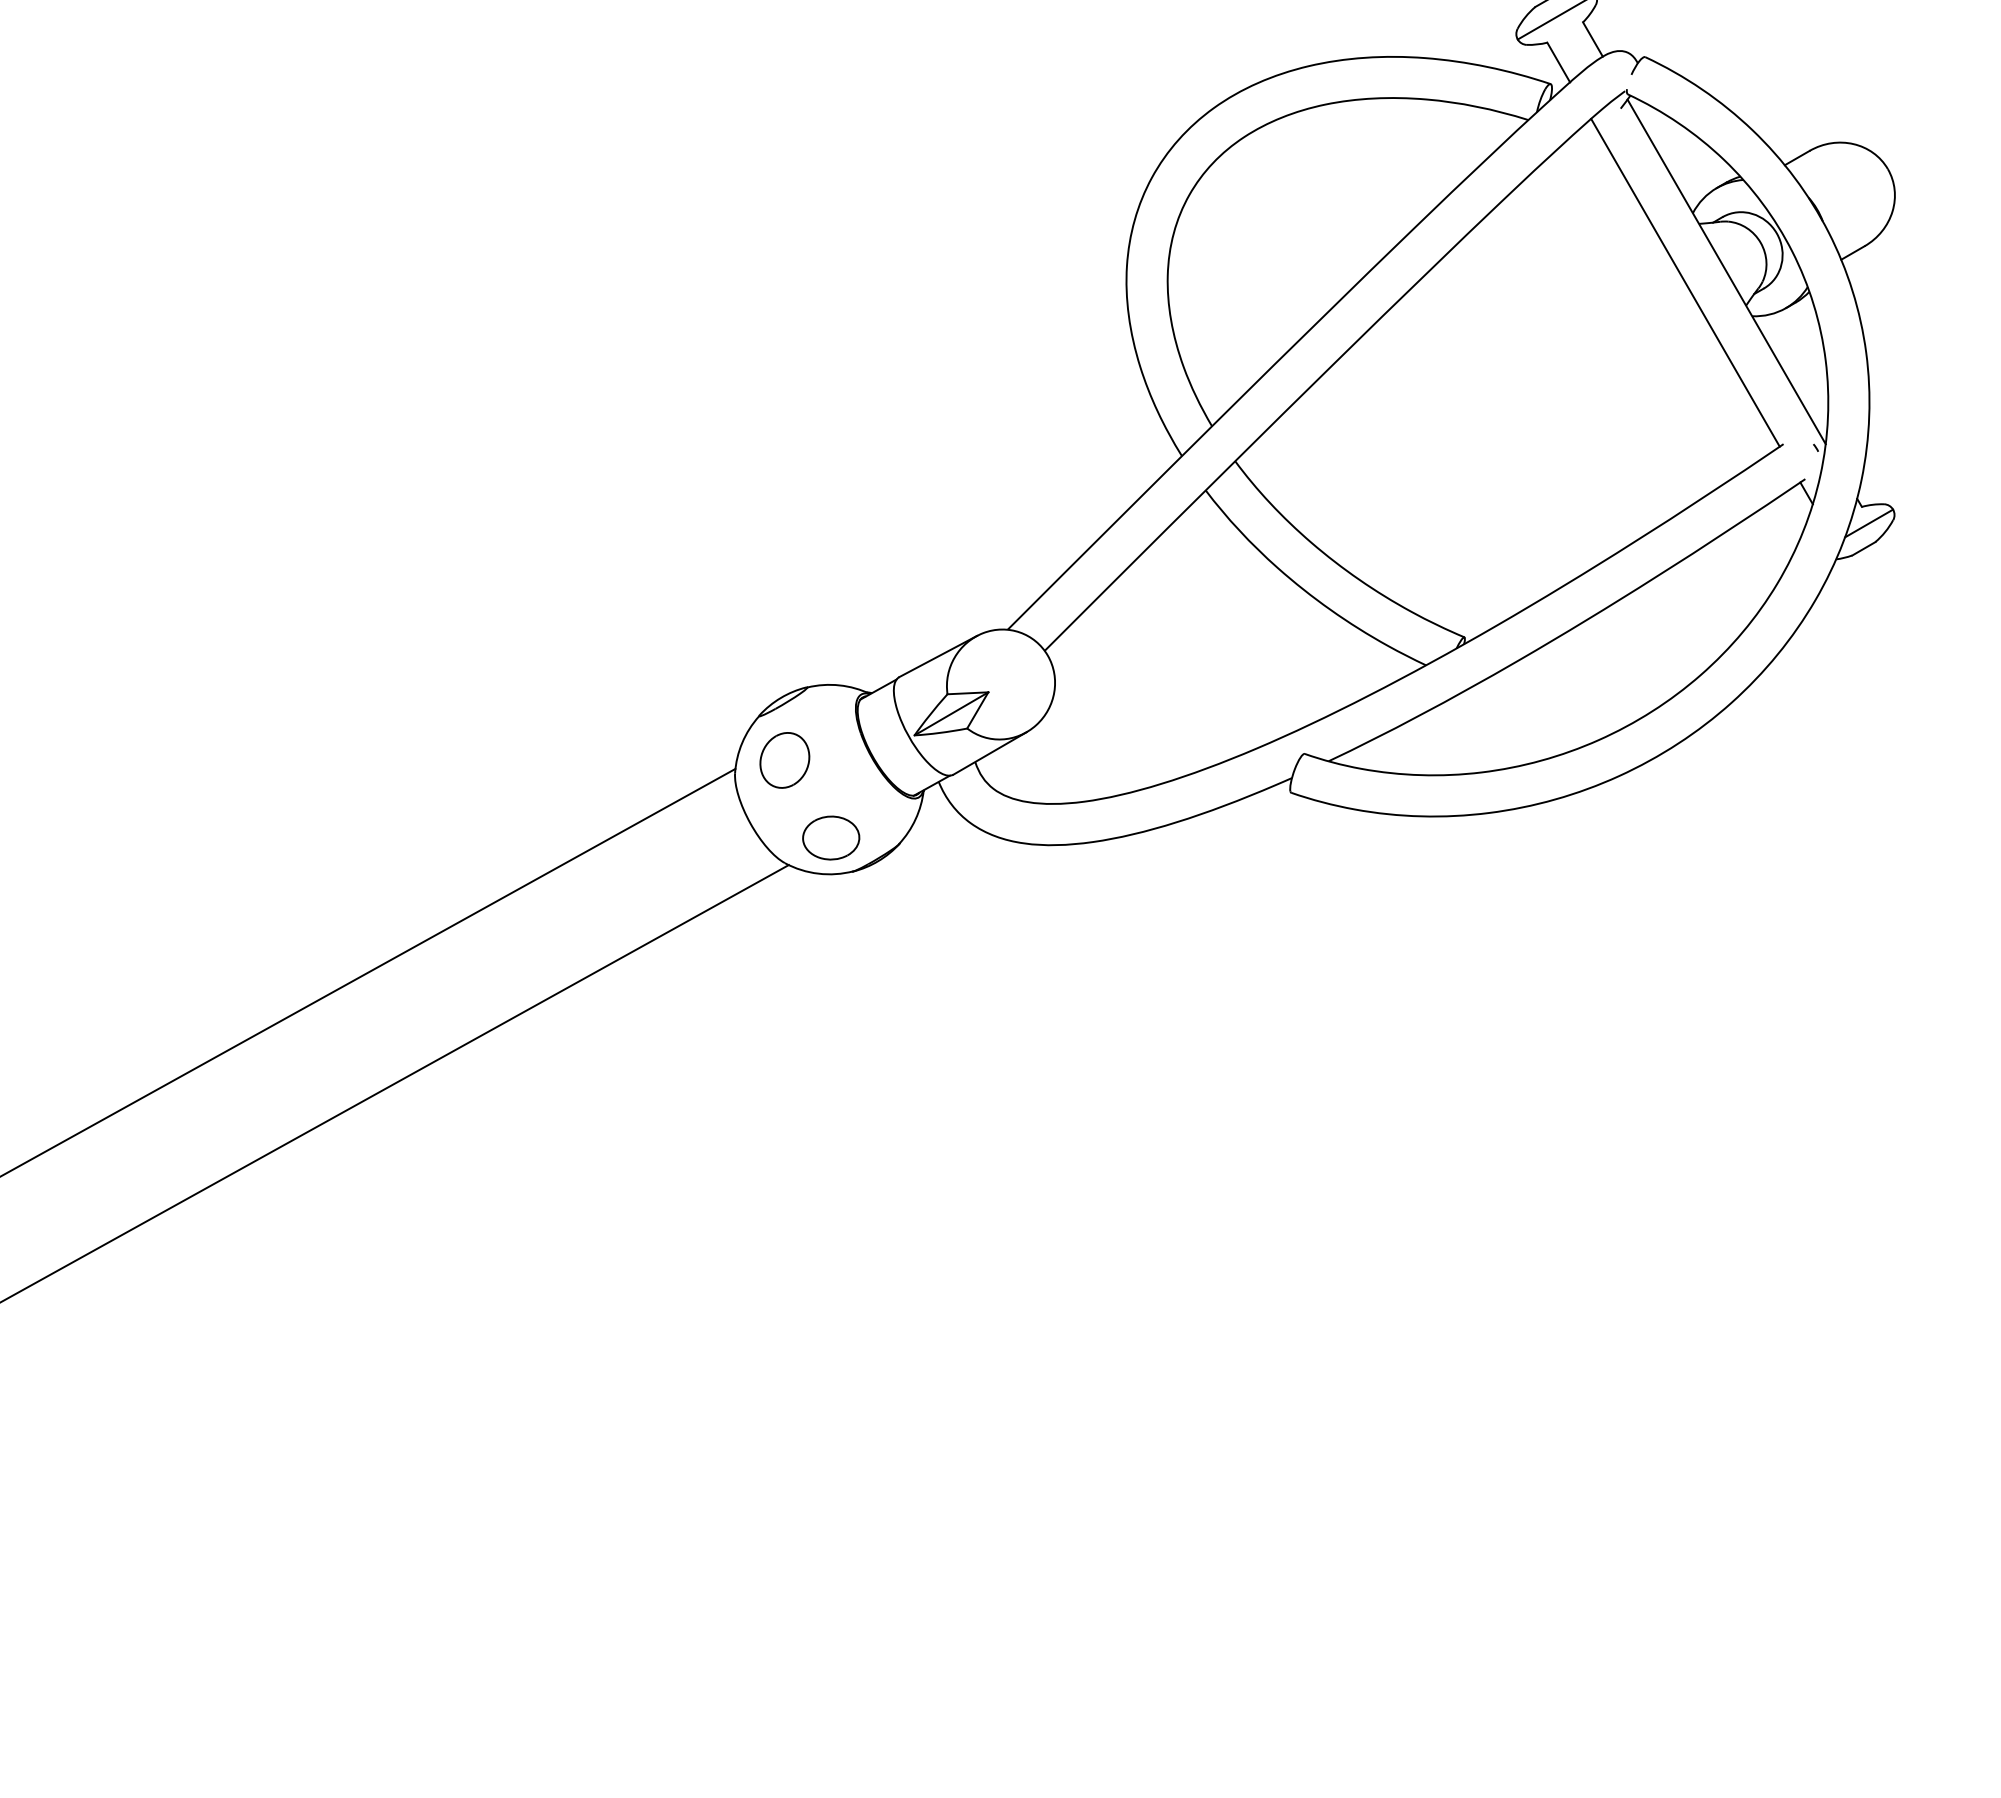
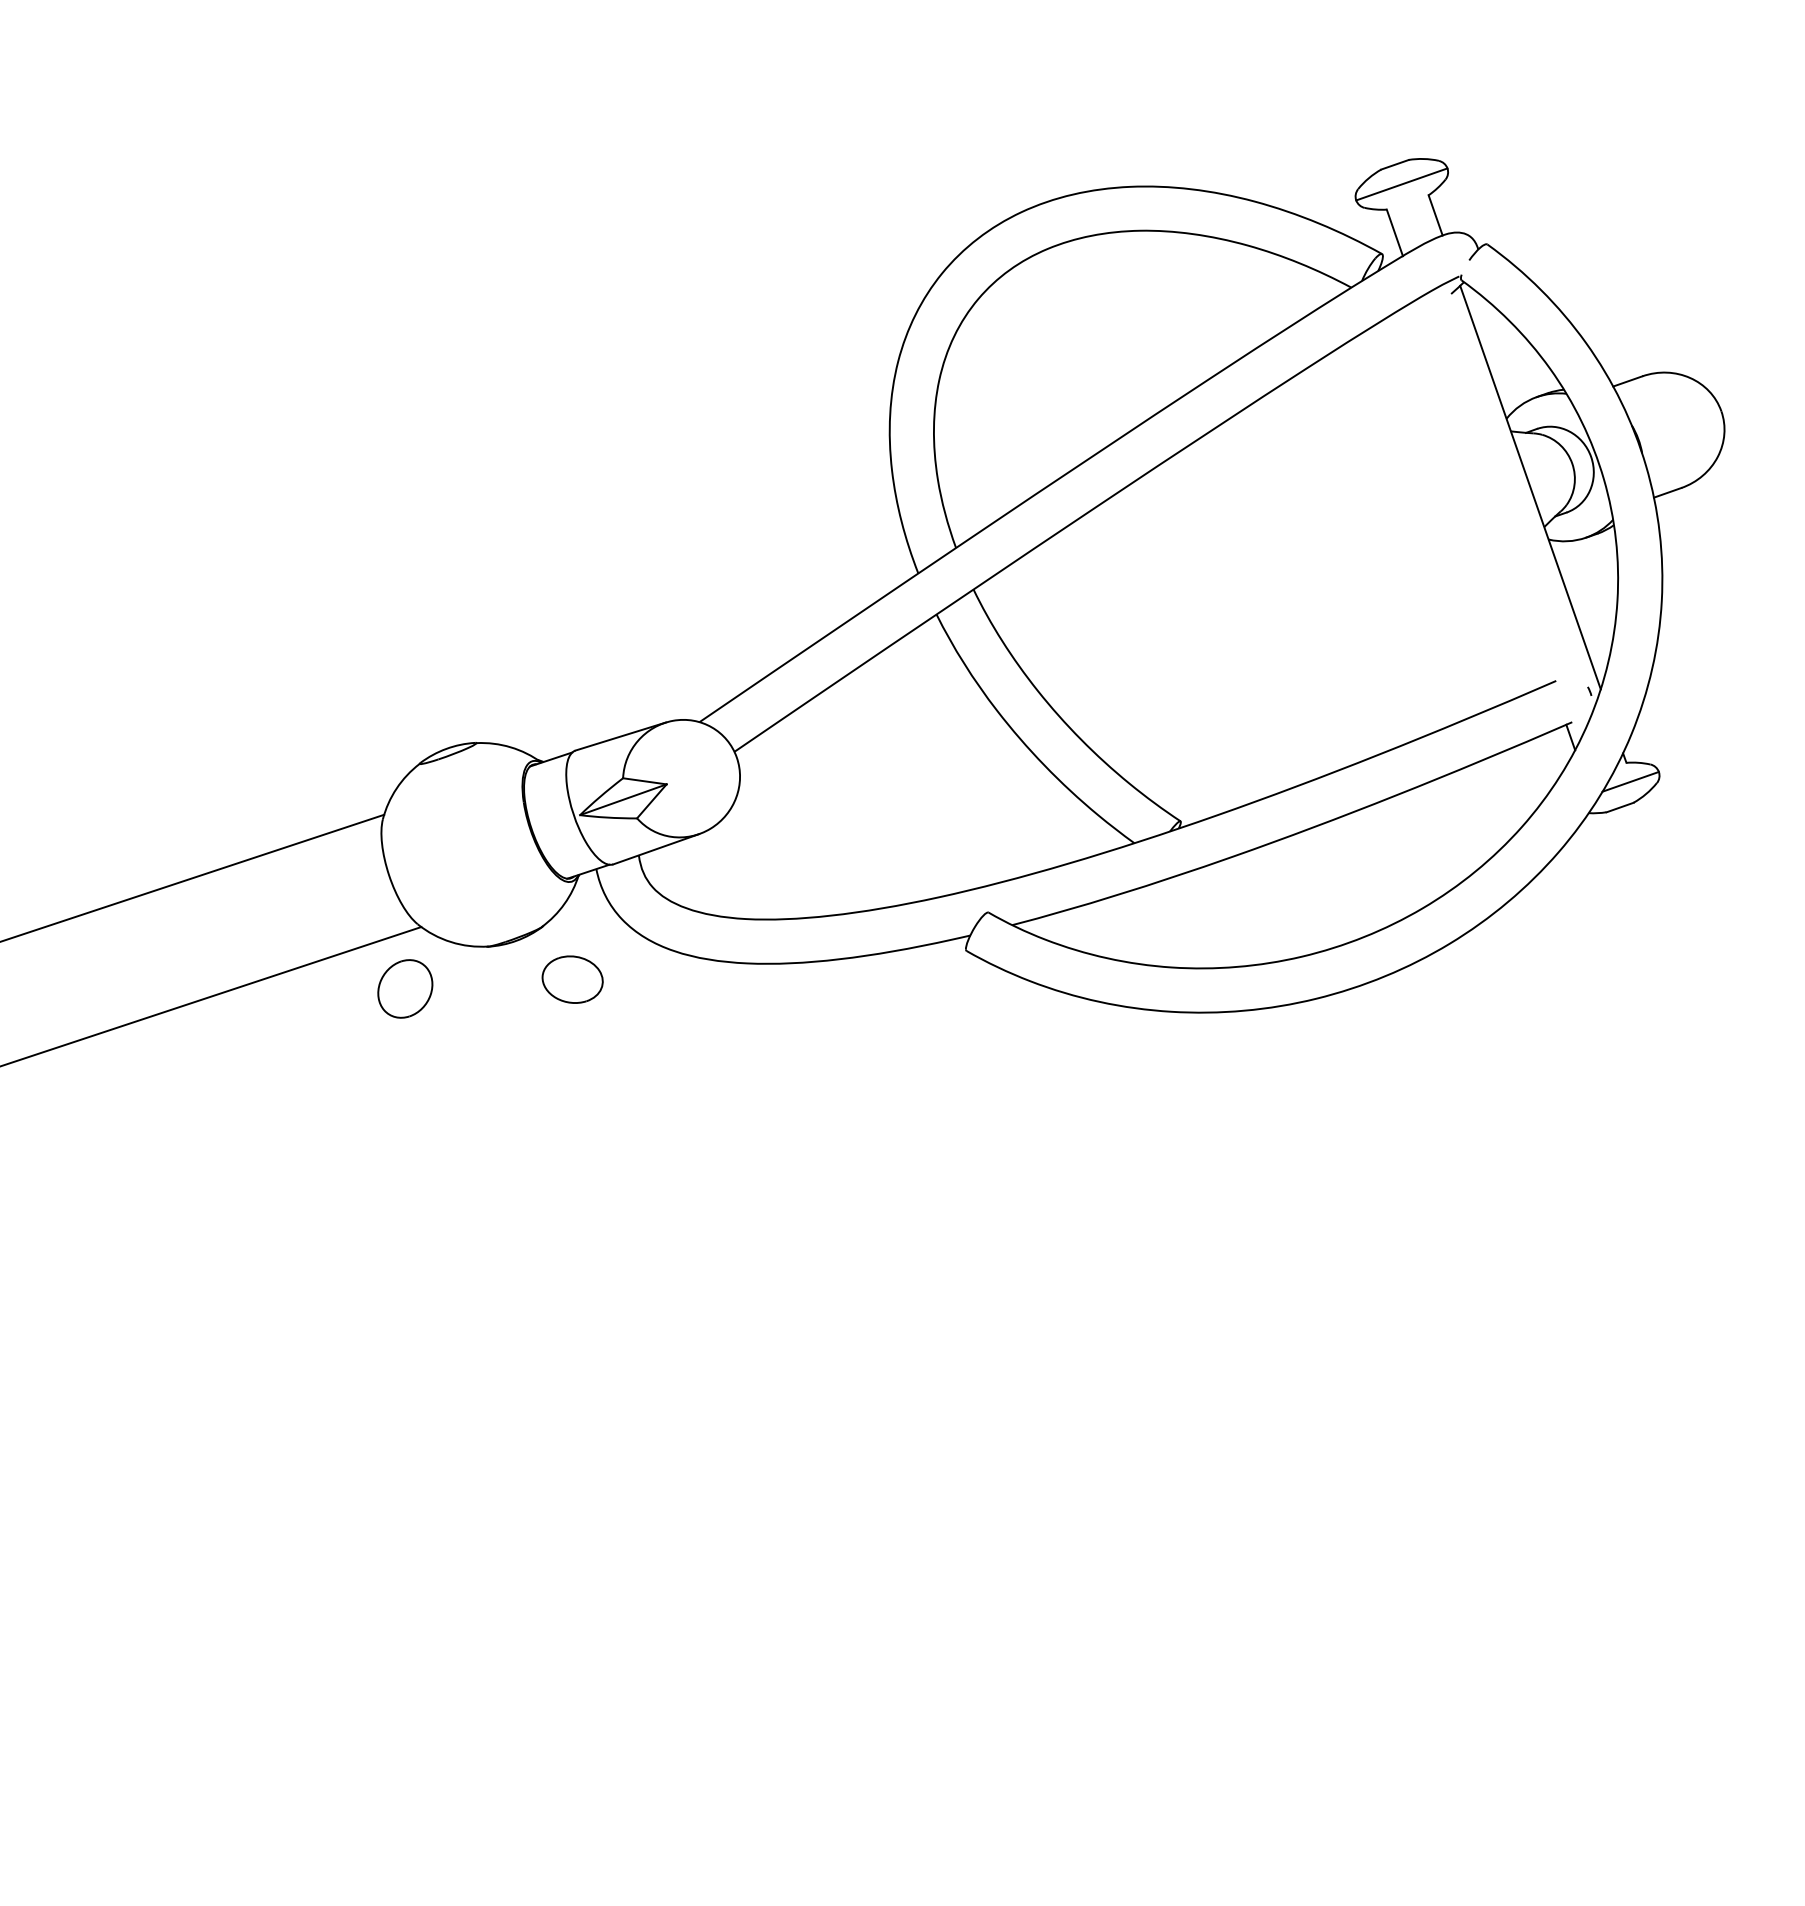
line: (1685, 282) -> (1484, 490), removed
part: (784, 760) -> (404, 988), moved
part: (831, 837) -> (573, 979), moved

